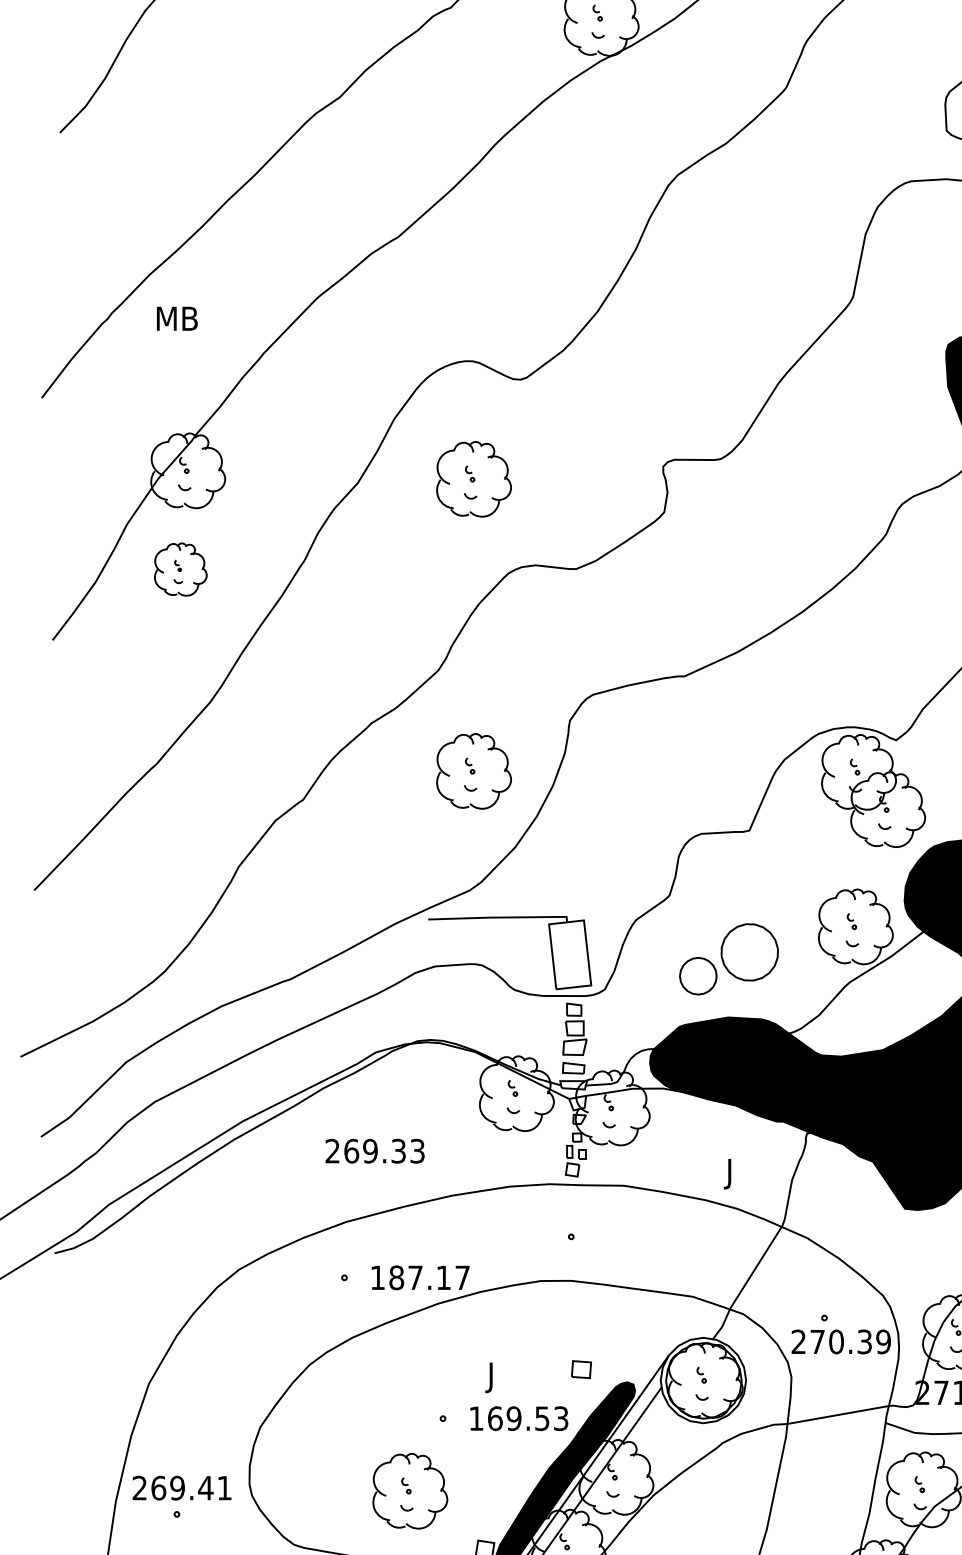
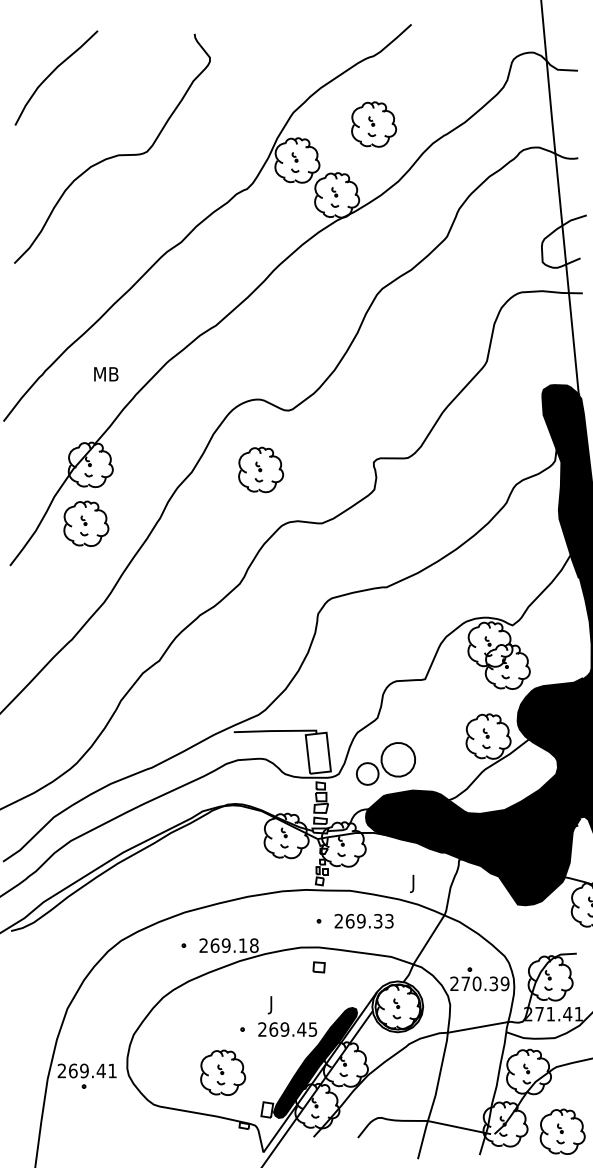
text: (177, 319) -> (106, 374), moved
part: (180, 569) -> (86, 523), size x1.43
part: (474, 770) -> (261, 643), removed
part: (728, 958) -> (385, 763), moved
text: (373, 1149) -> (363, 920), moved
text: (419, 1277) -> (228, 945), 187.17 -> 269.18
part: (580, 1369) -> (318, 967), moved
text: (518, 1418) -> (287, 1029), 169.53 -> 269.45

